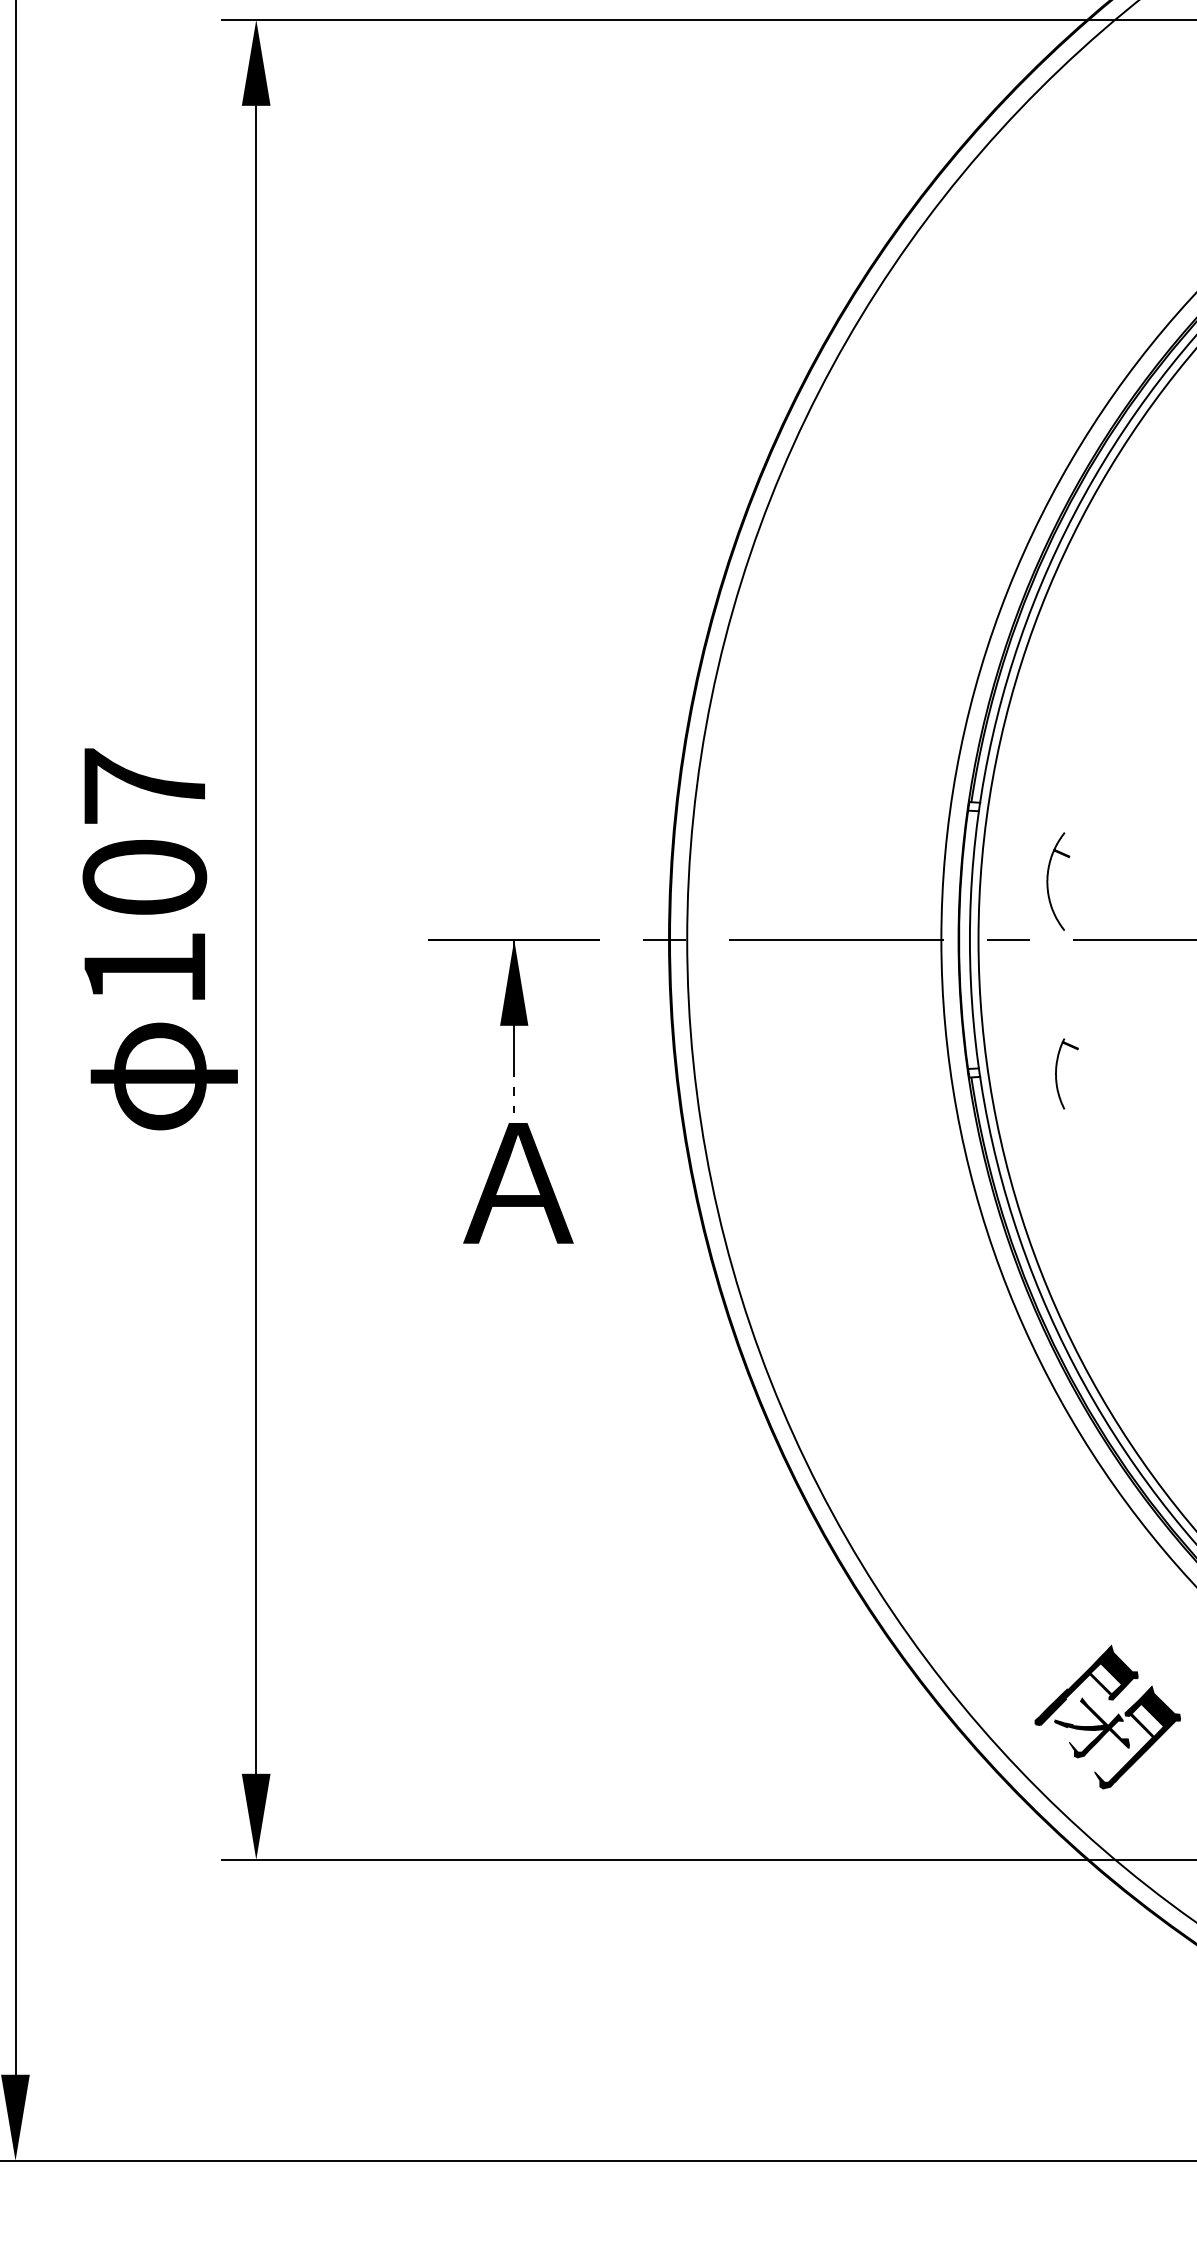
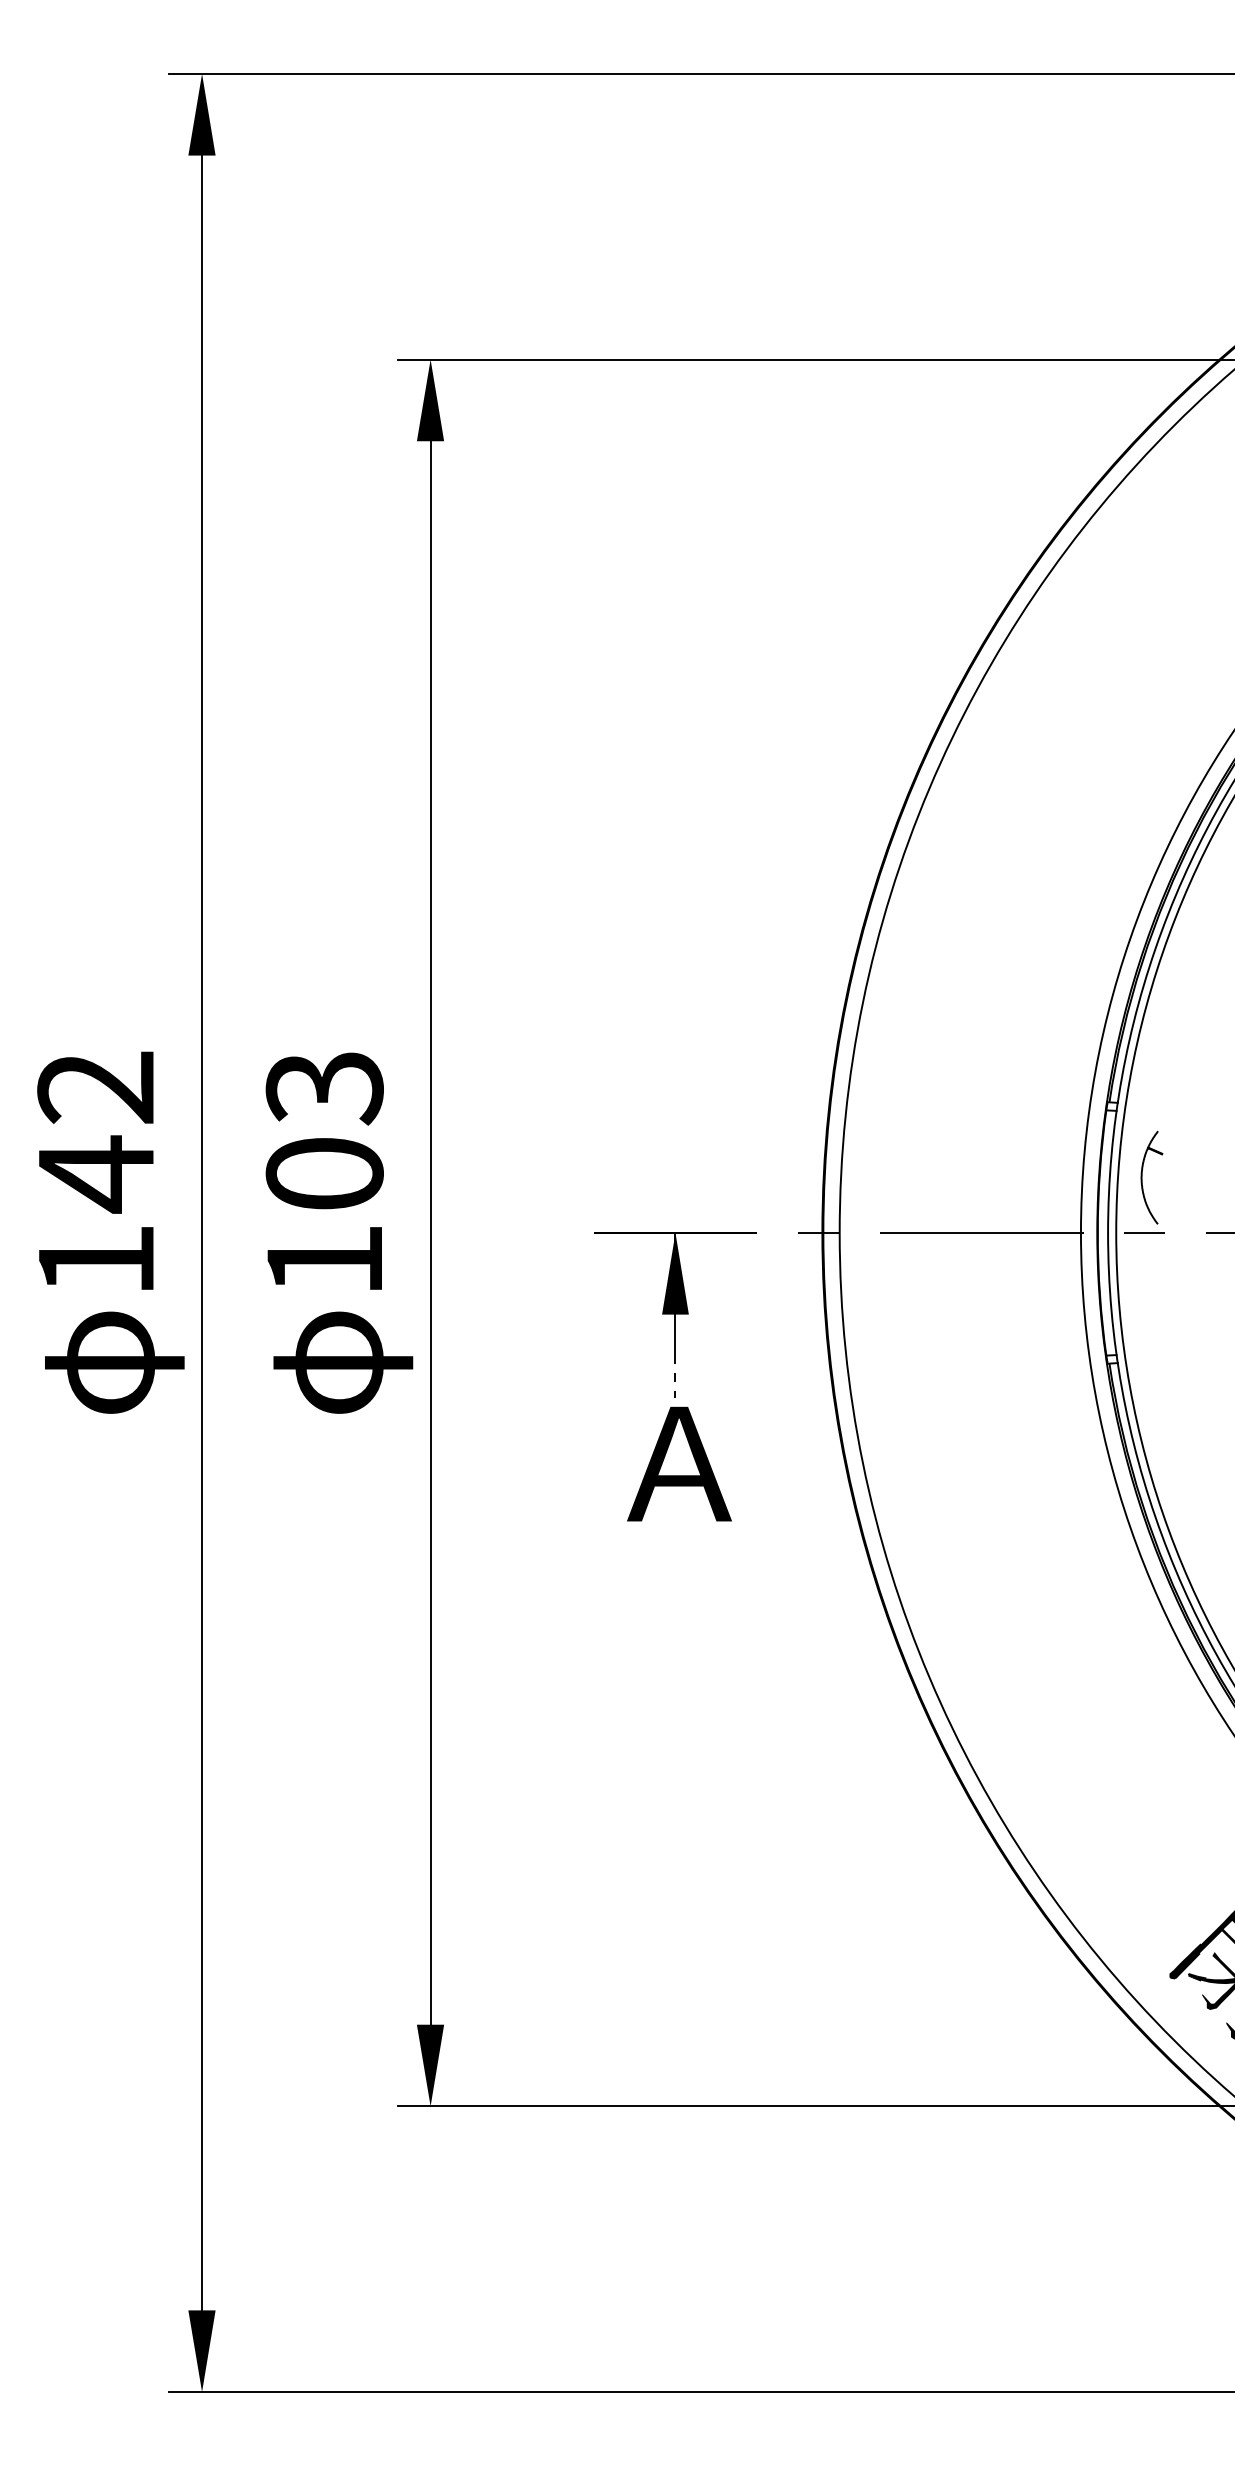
text: (144, 787) -> (324, 1088), 107 -> 103
part: (1048, 881) -> (1142, 1177), moved
part: (1056, 1073) -> (1190, 1359), removed

